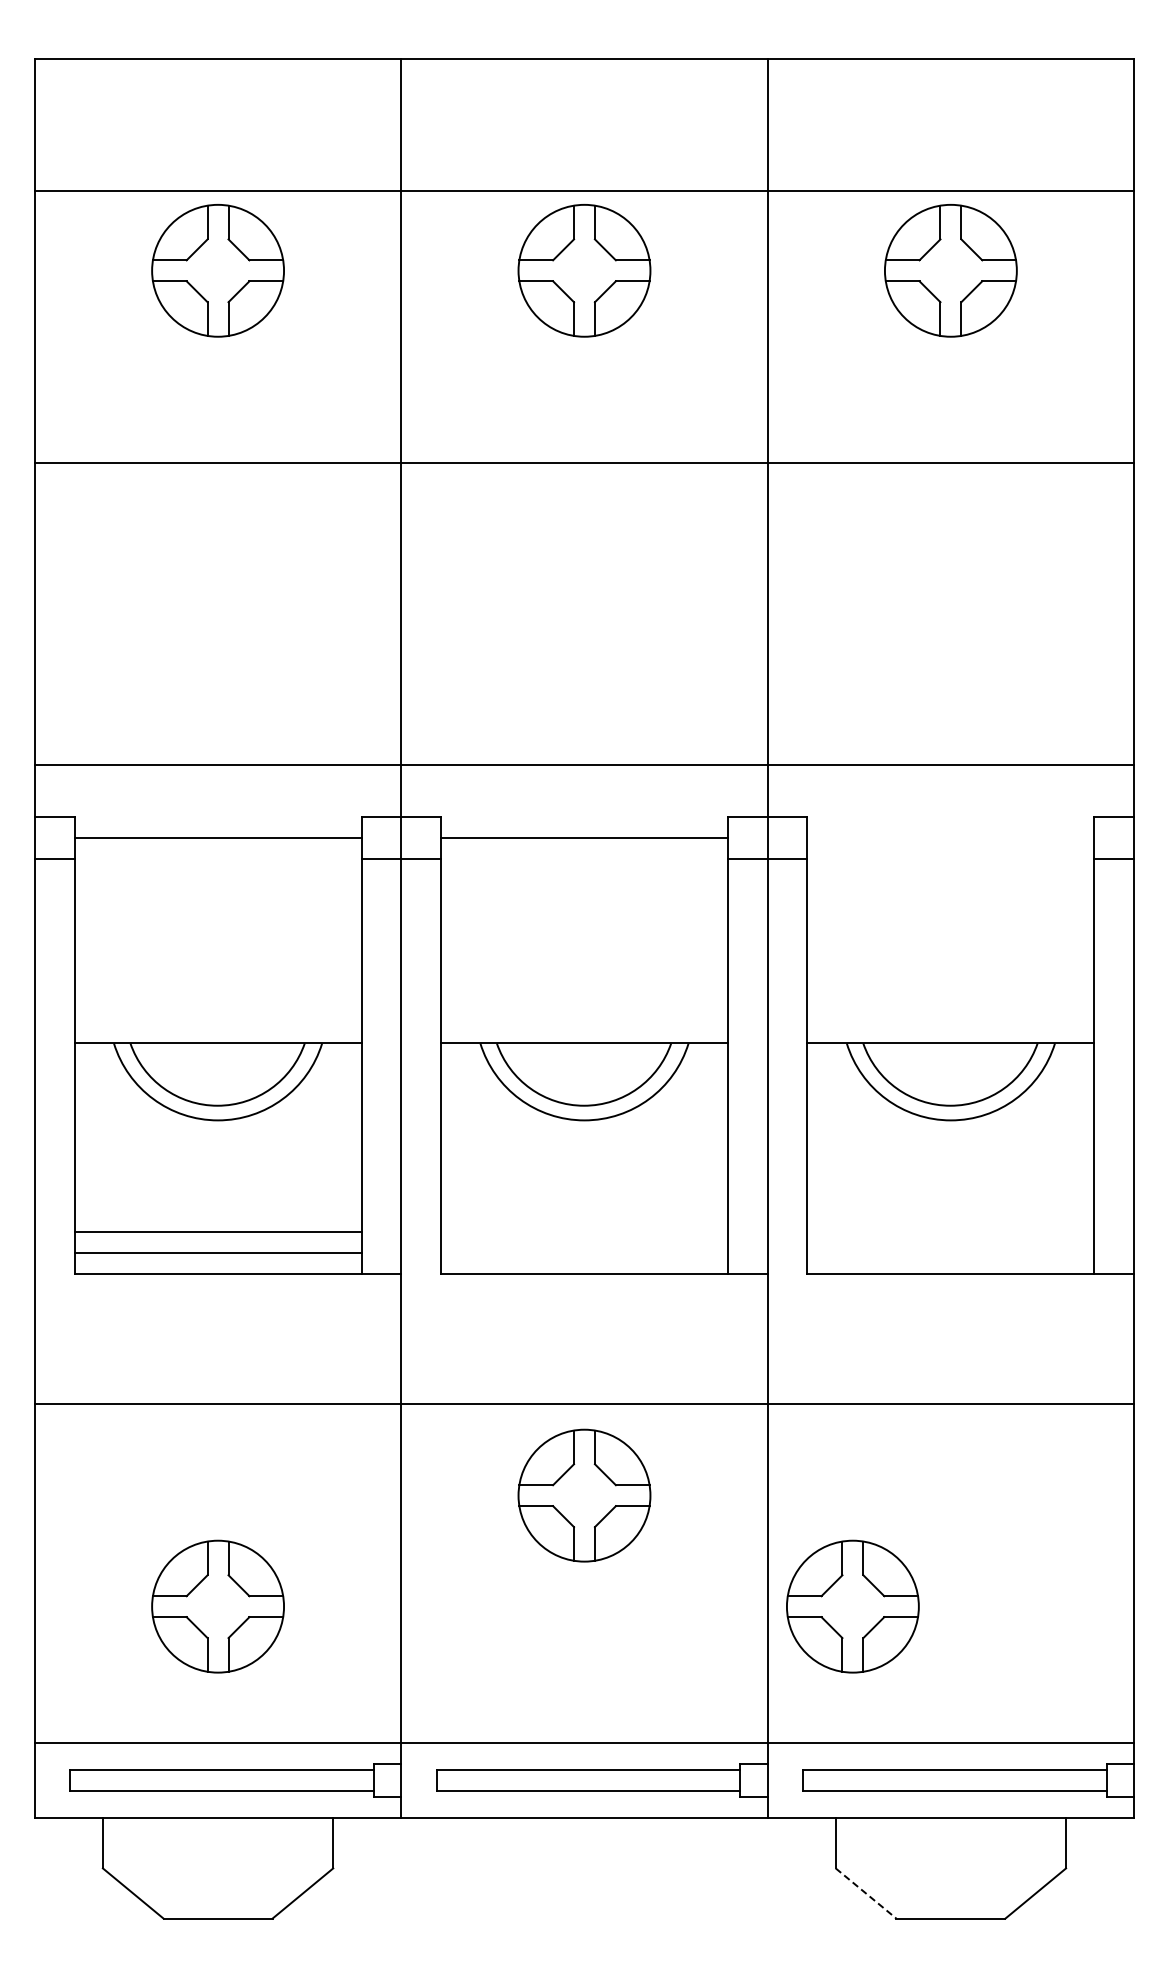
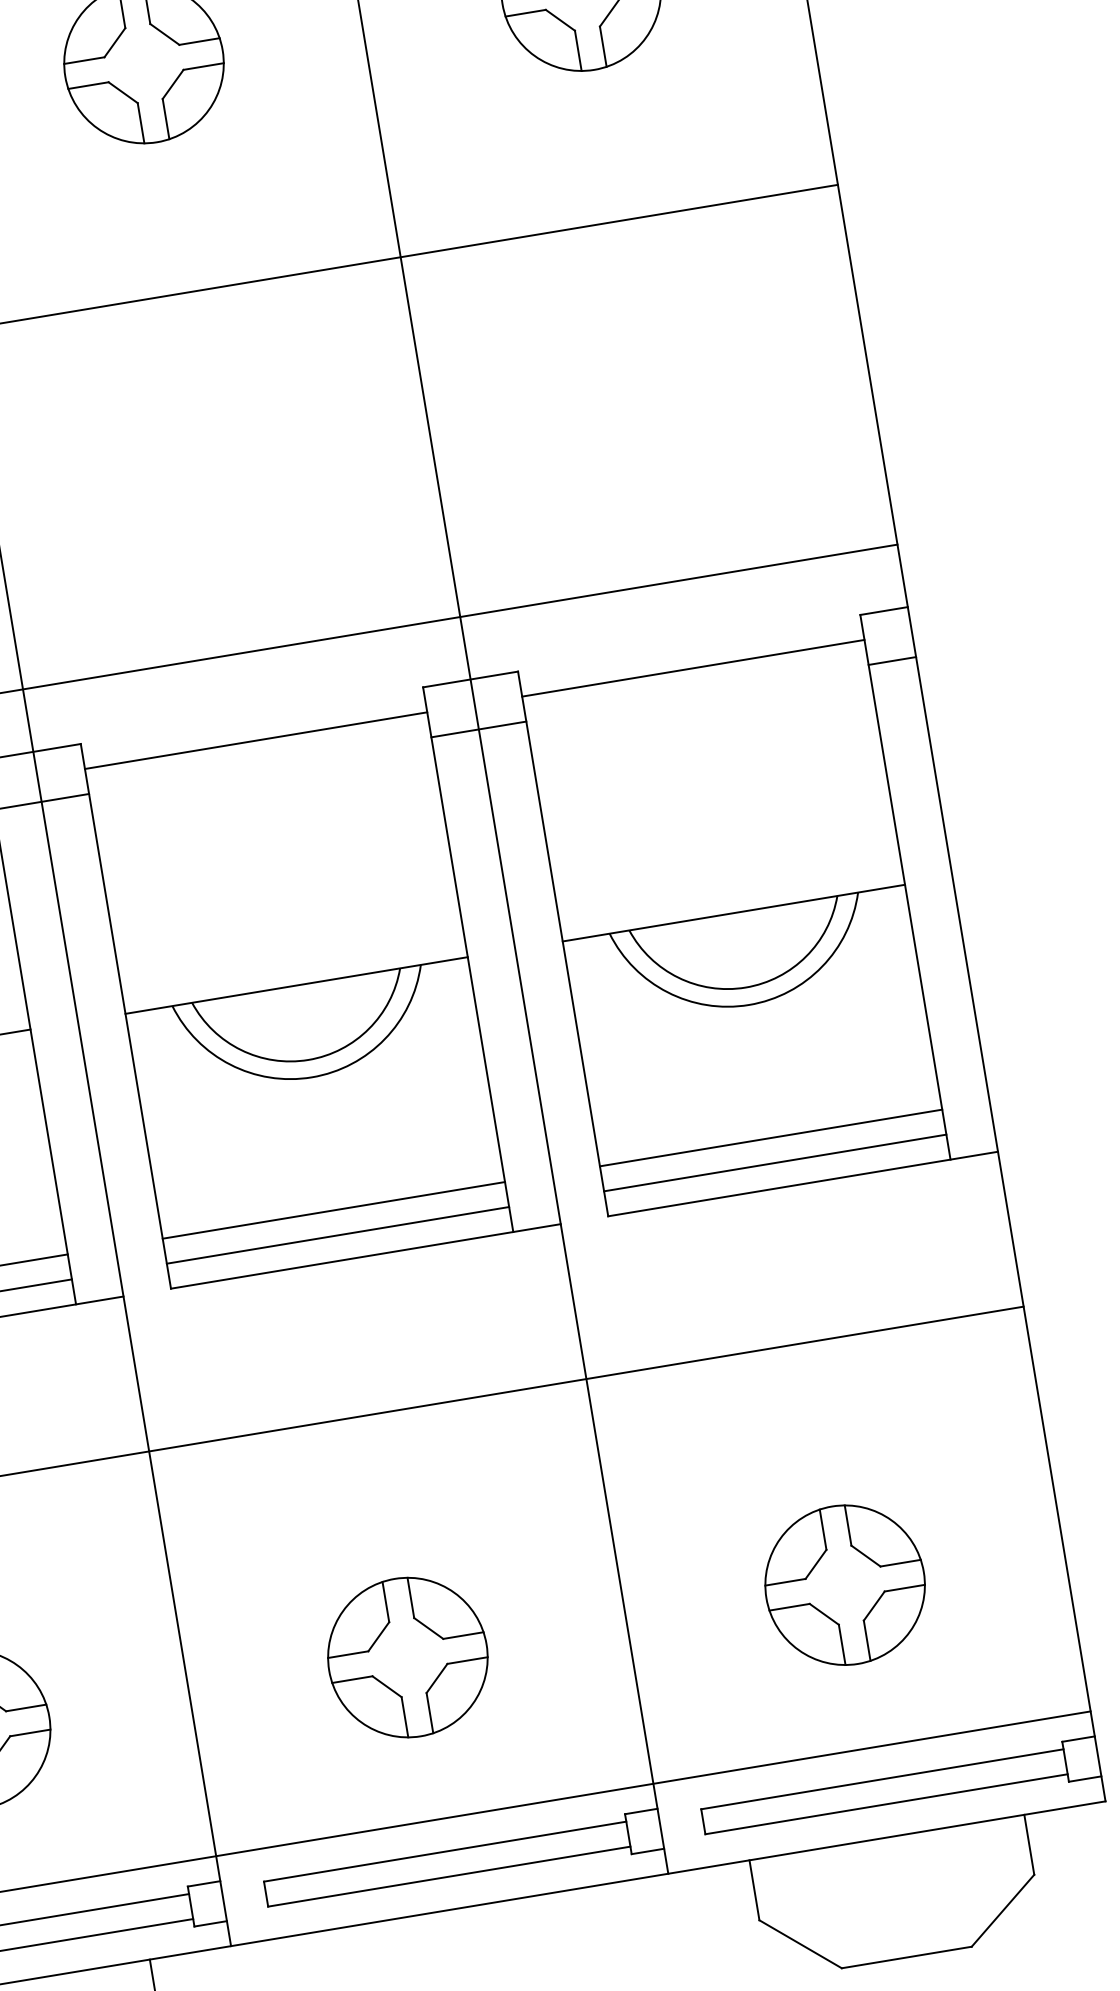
line: (950, 838) -> (692, 668), added
line: (584, 1231) -> (333, 1209), added
line: (950, 1231) -> (770, 1137), added
line: (584, 1252) -> (337, 1234), added
line: (950, 1252) -> (774, 1162), added
part: (584, 1495) -> (407, 1657), moved
part: (852, 1606) -> (844, 1585), moved
line: (866, 1893) -> (801, 1944), dashed -> solid

